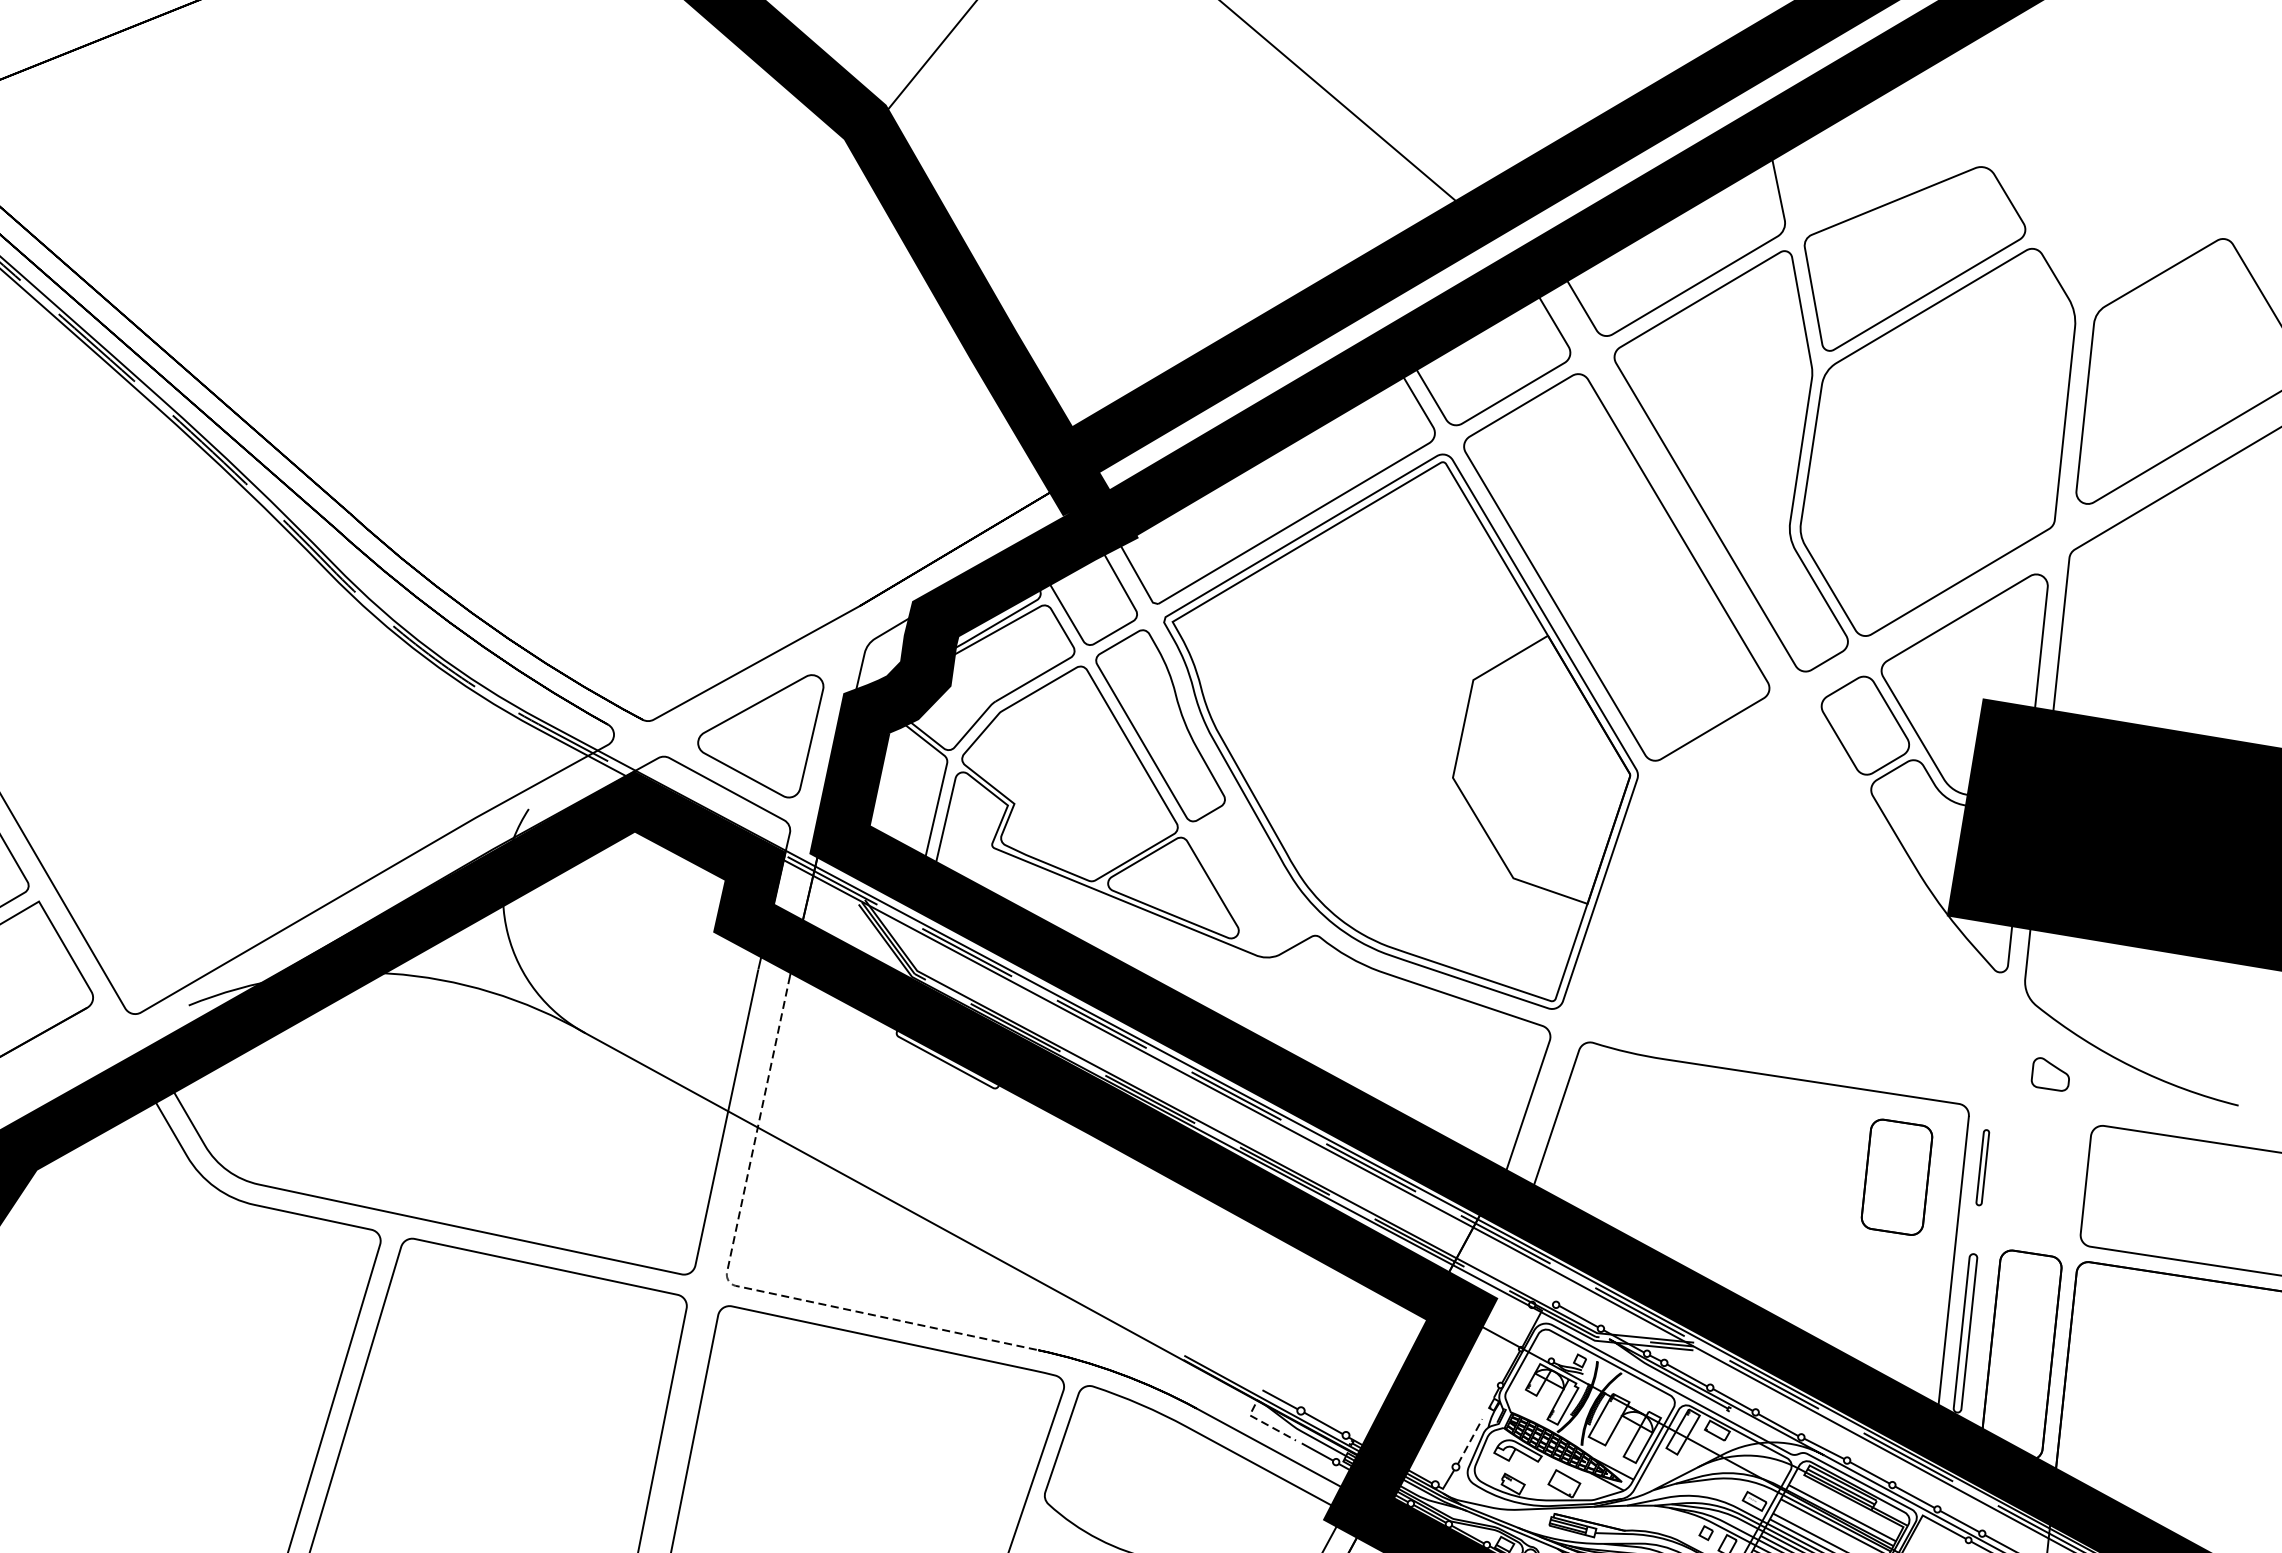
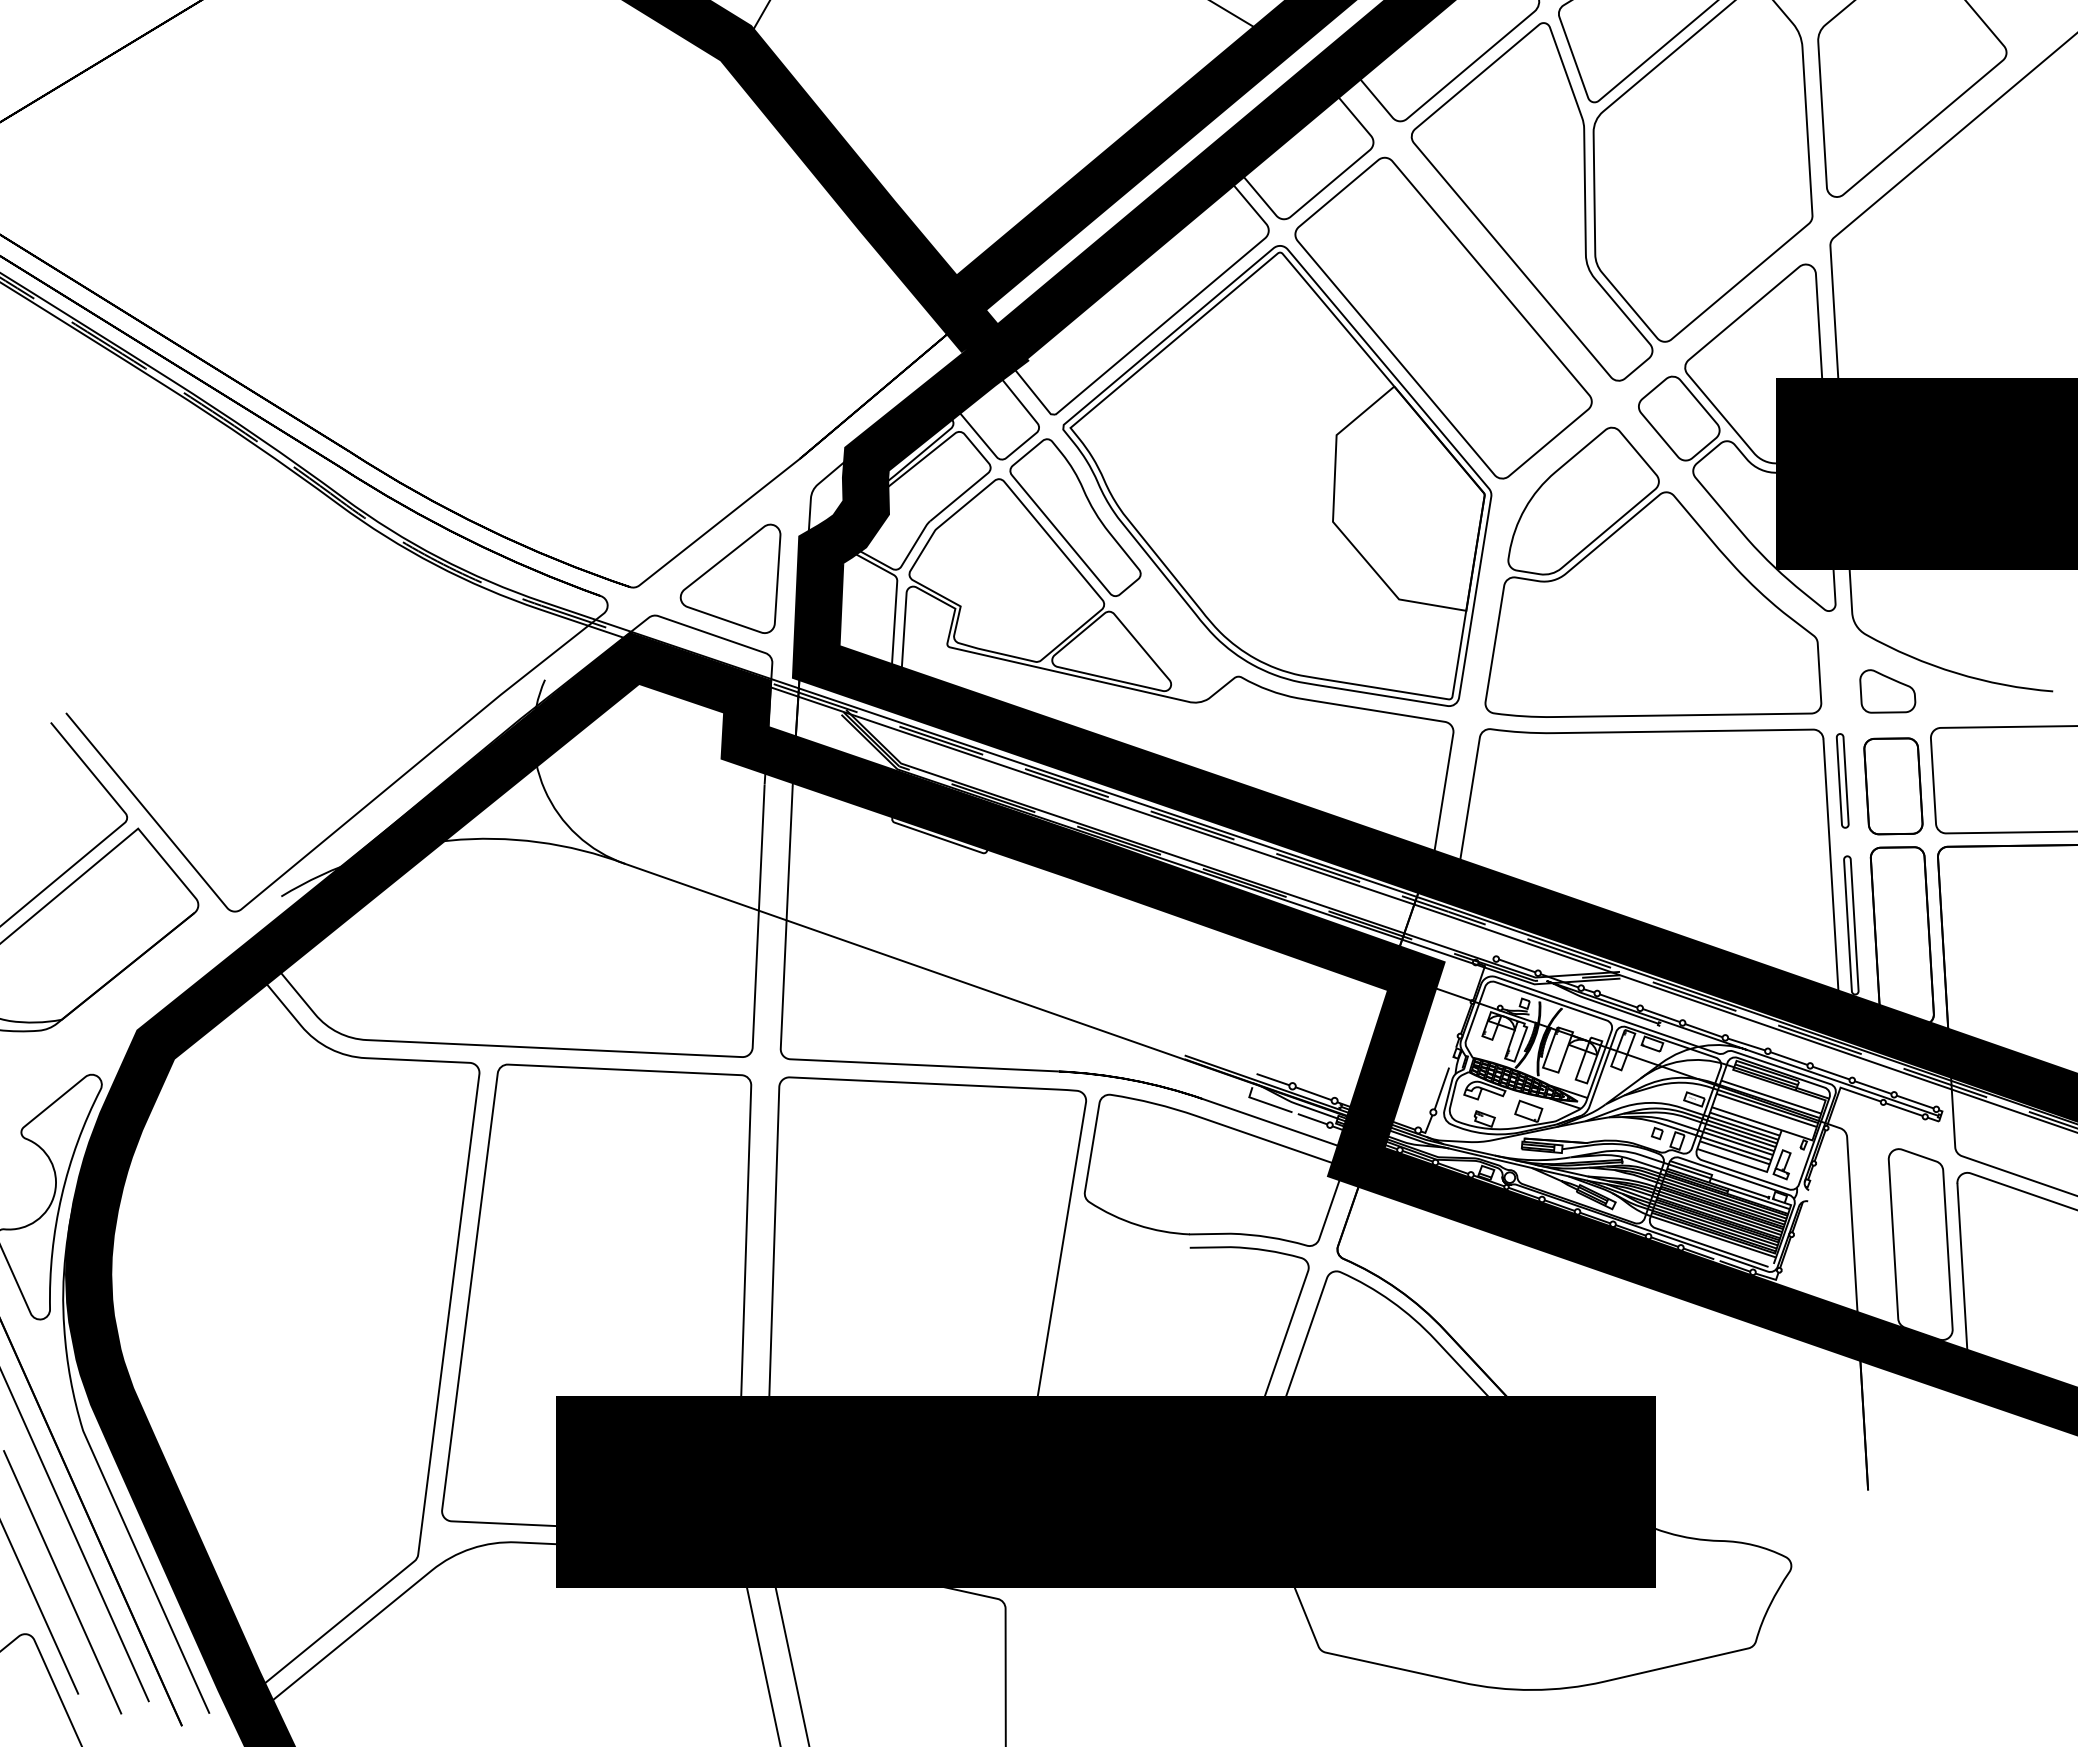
part: (1807, 894) -> (1653, 571), added
part: (2050, 1074) -> (1887, 691), size x1.67
part: (1982, 1167) -> (1842, 780), size x1.43
part: (1897, 1177) -> (1893, 786), moved
line: (729, 1282) -> (784, 1057), dashed -> solid
line: (1267, 1424) -> (1265, 1102), dashed -> solid
line: (1470, 1441) -> (1442, 1088), dashed -> solid

